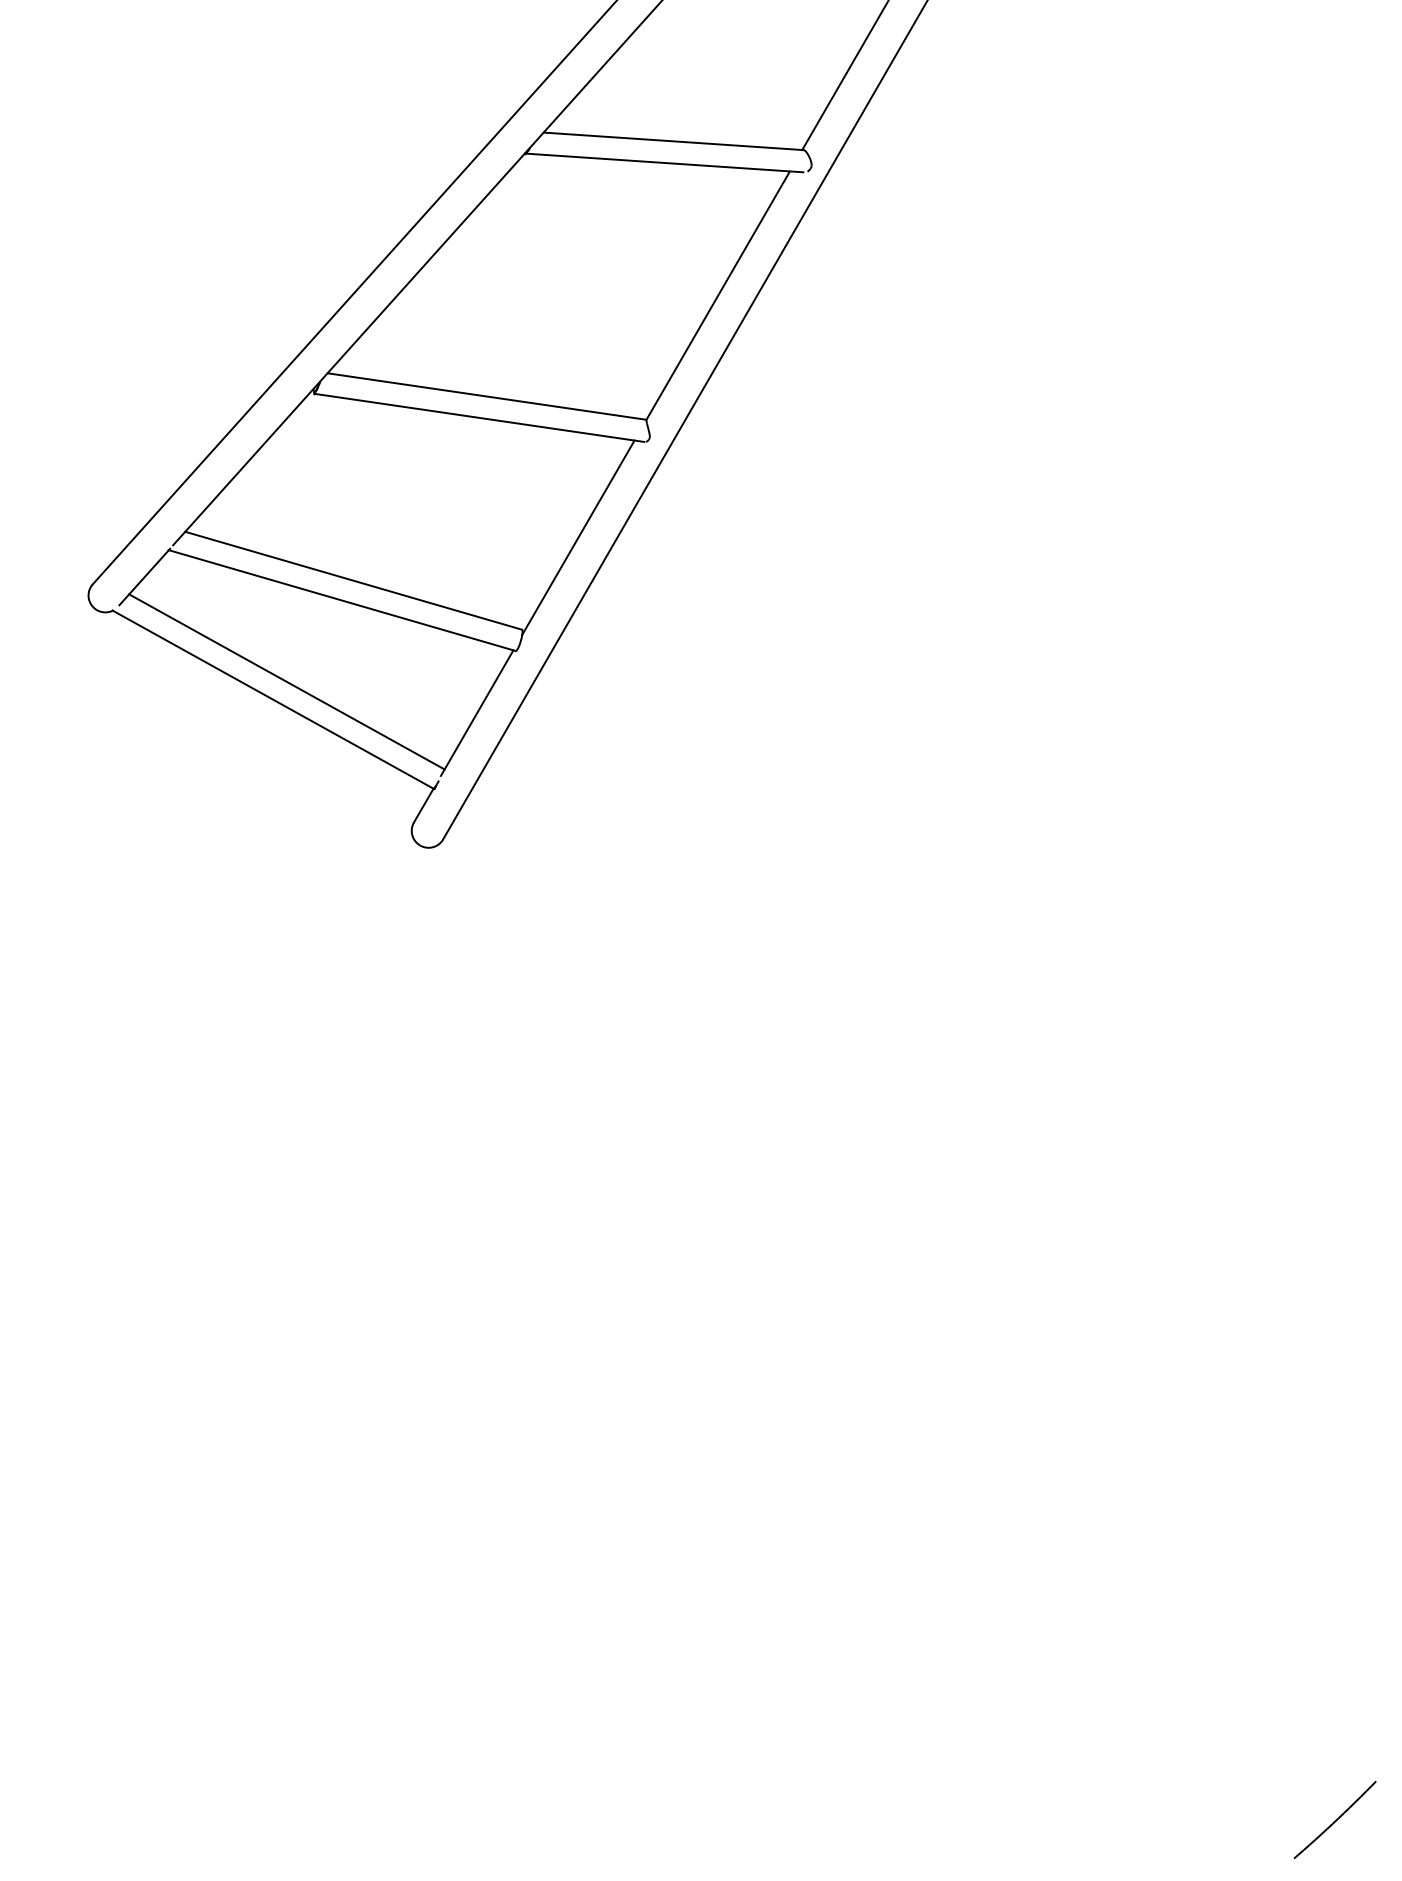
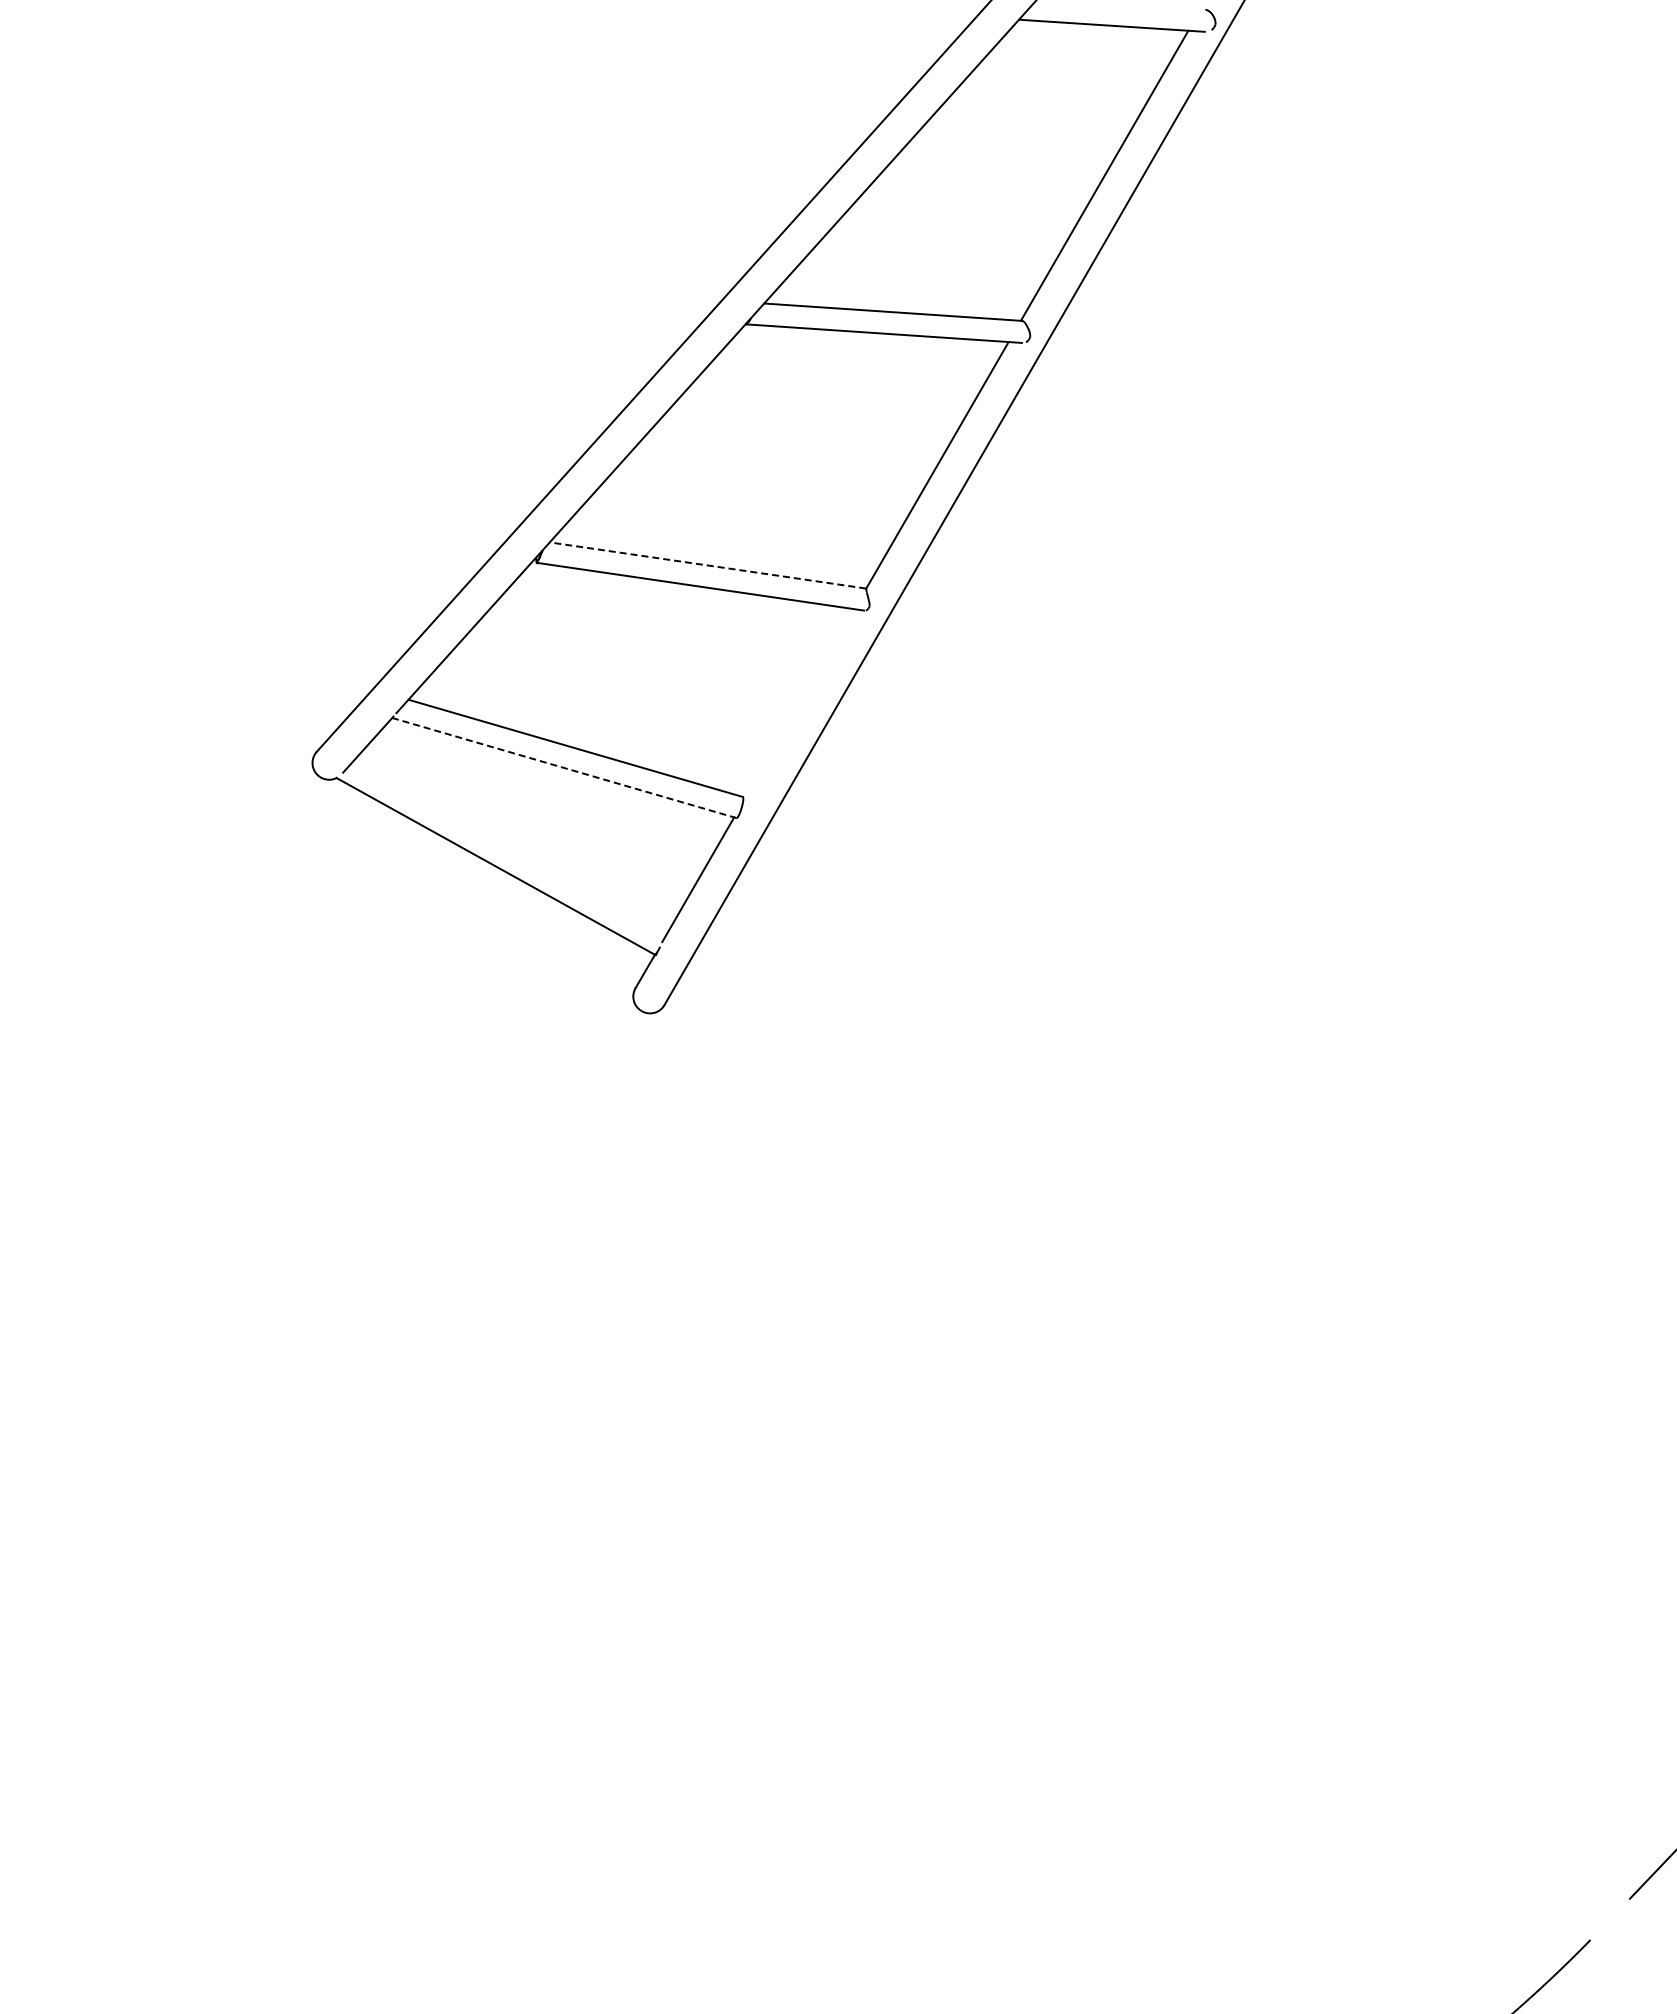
line: (486, 396) -> (707, 565), solid -> dashed
line: (578, 537) -> (798, 705), removed
line: (342, 601) -> (564, 768), solid -> dashed
line: (286, 681) -> (508, 848), removed

